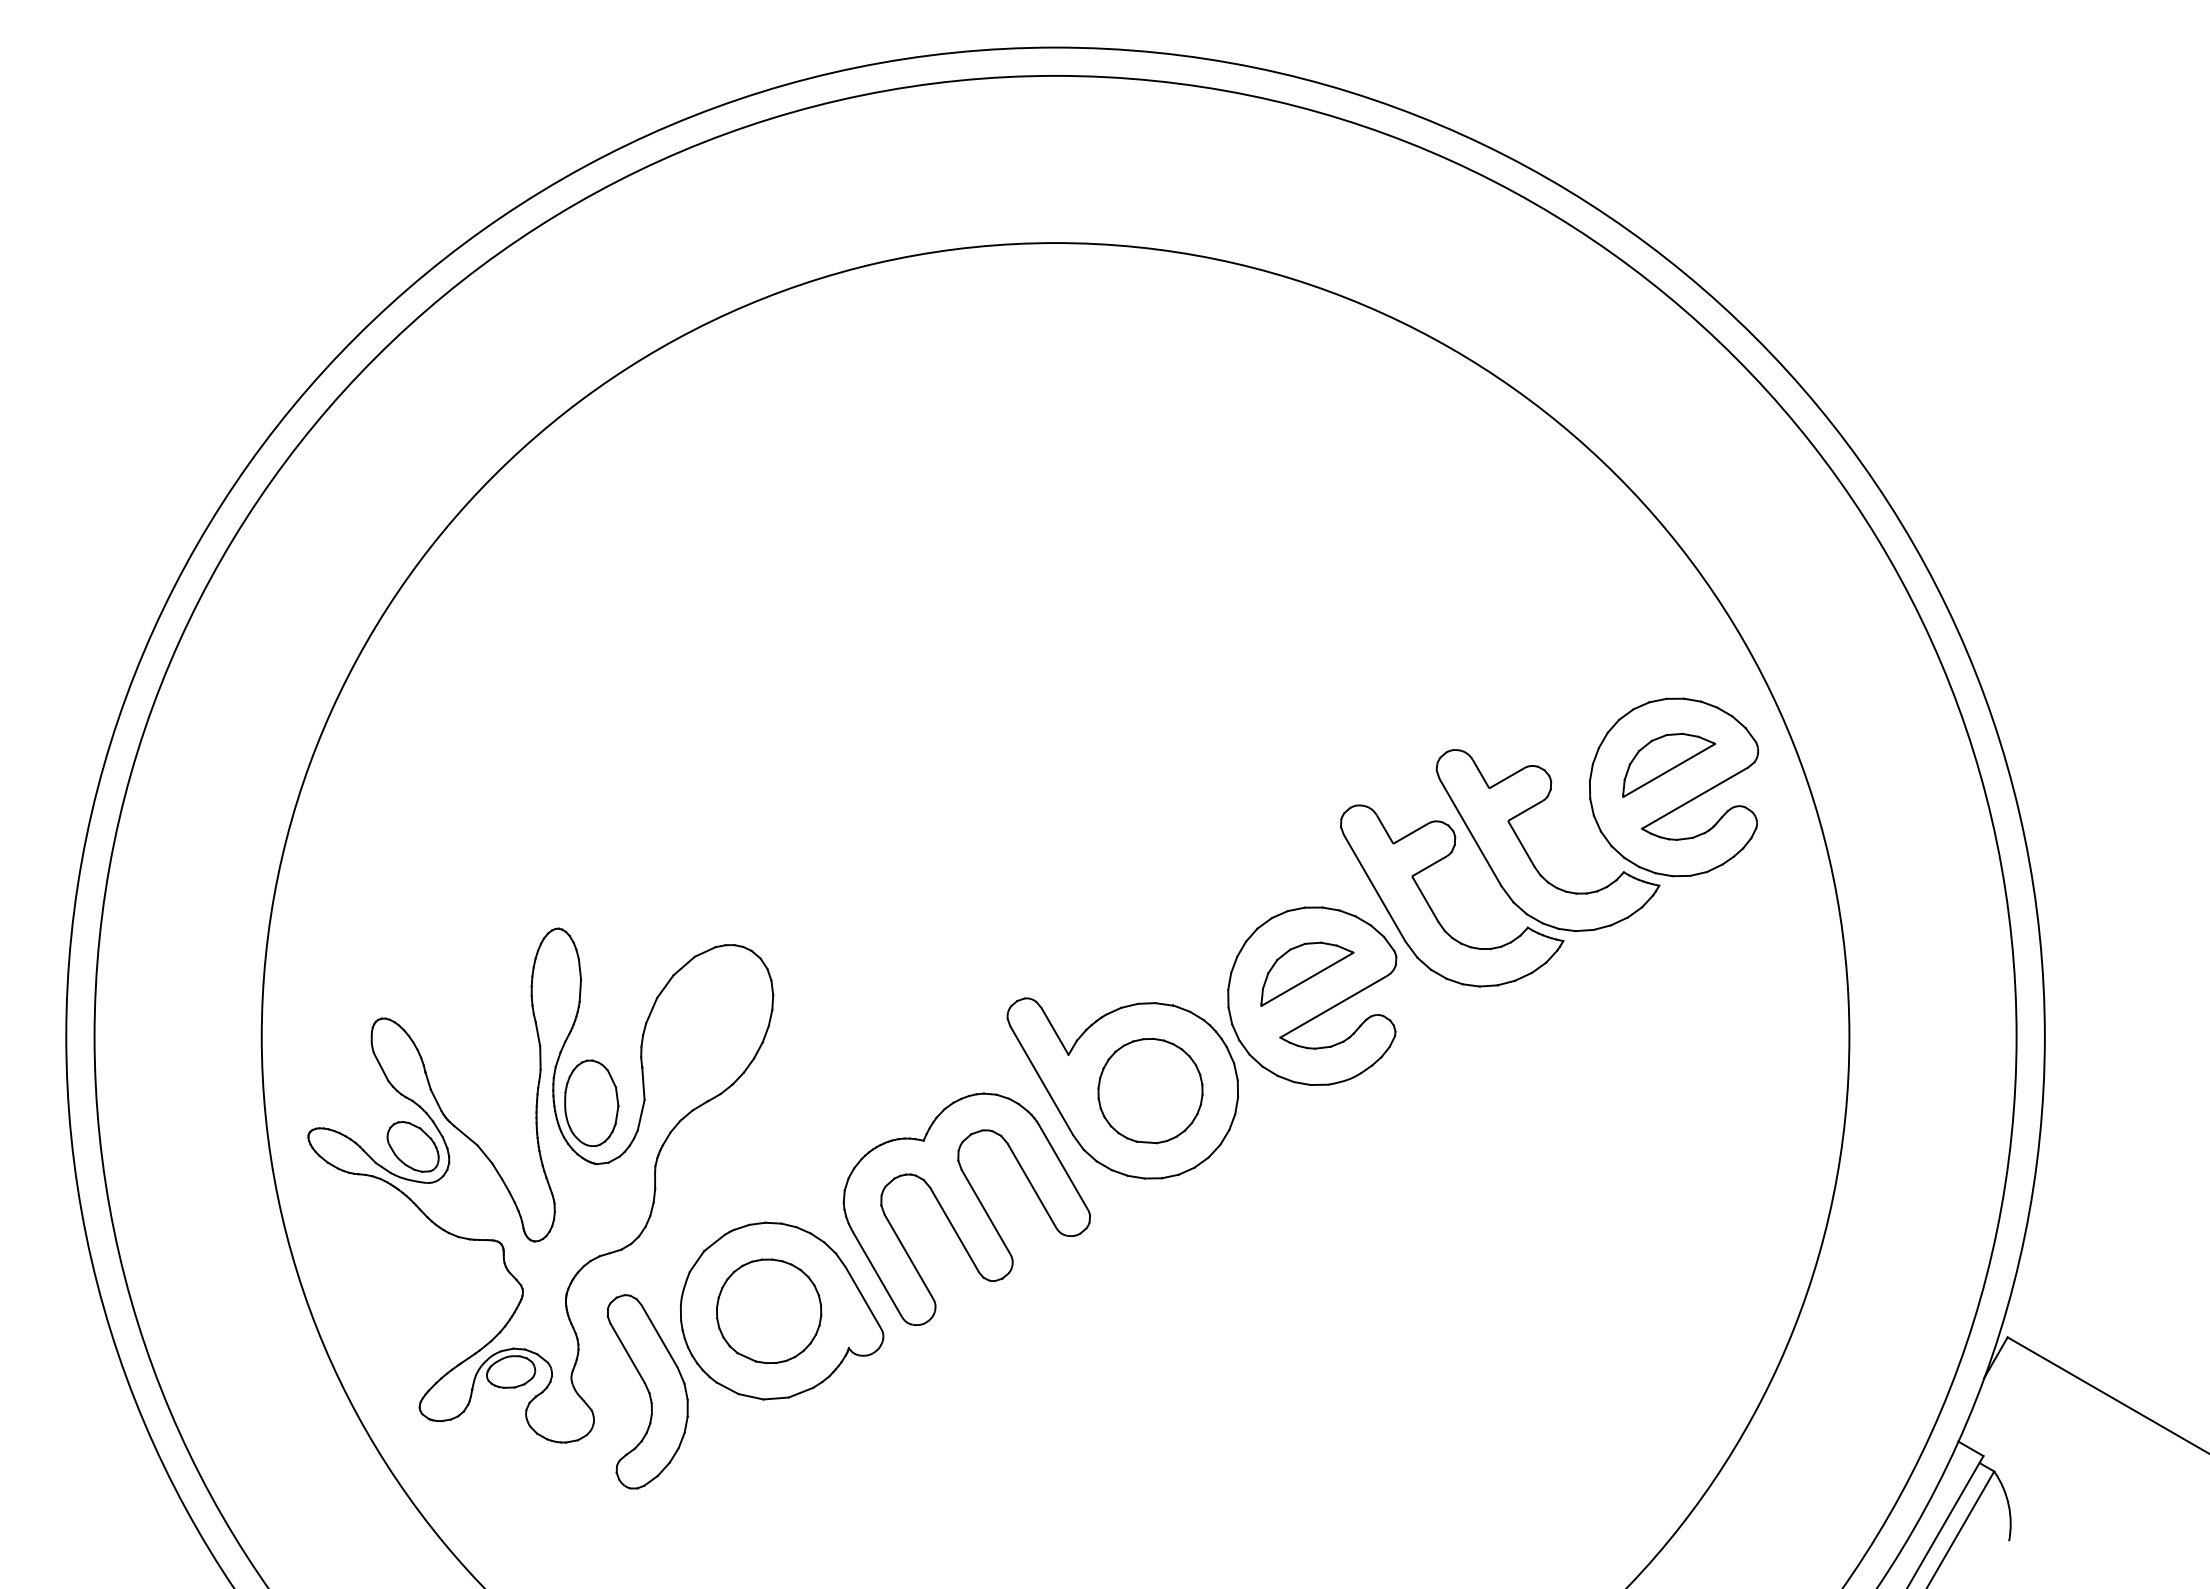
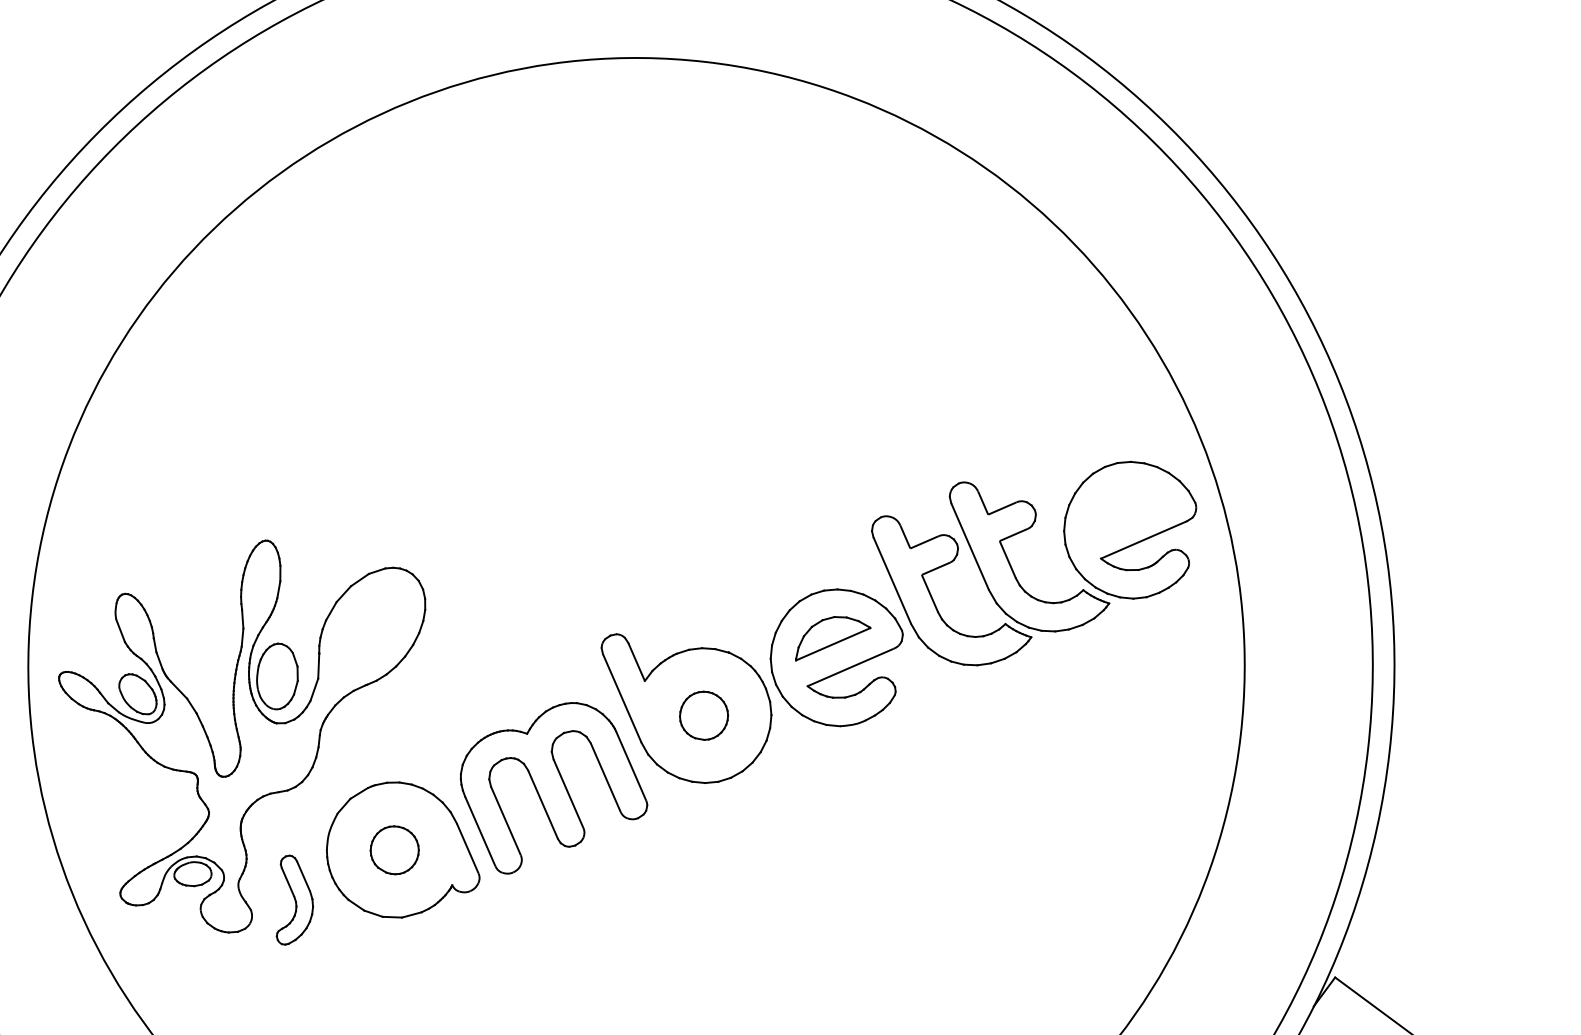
part: (1669, 764) -> (1127, 512), removed
part: (1150, 1091) -> (704, 715), size x0.6
part: (769, 1311) -> (394, 850), size x0.6
part: (647, 1391) -> (295, 900), size x0.6

